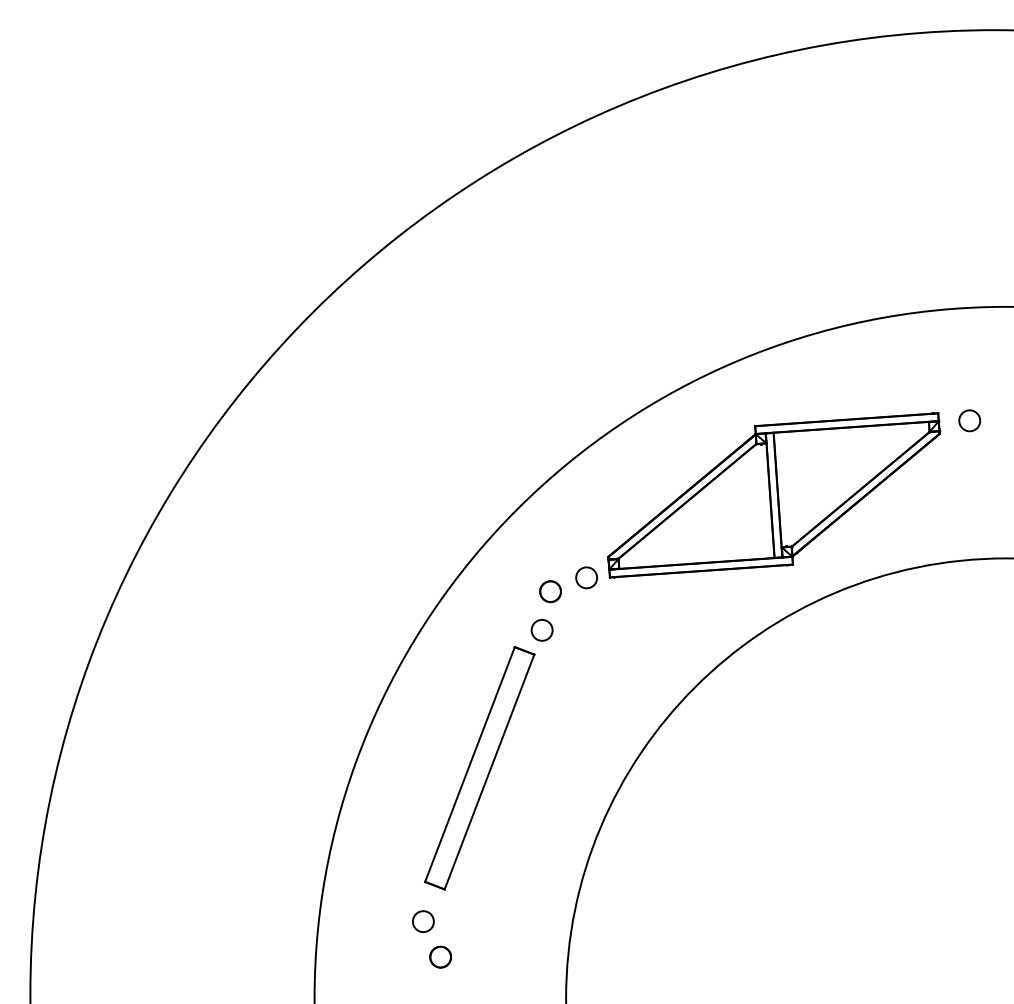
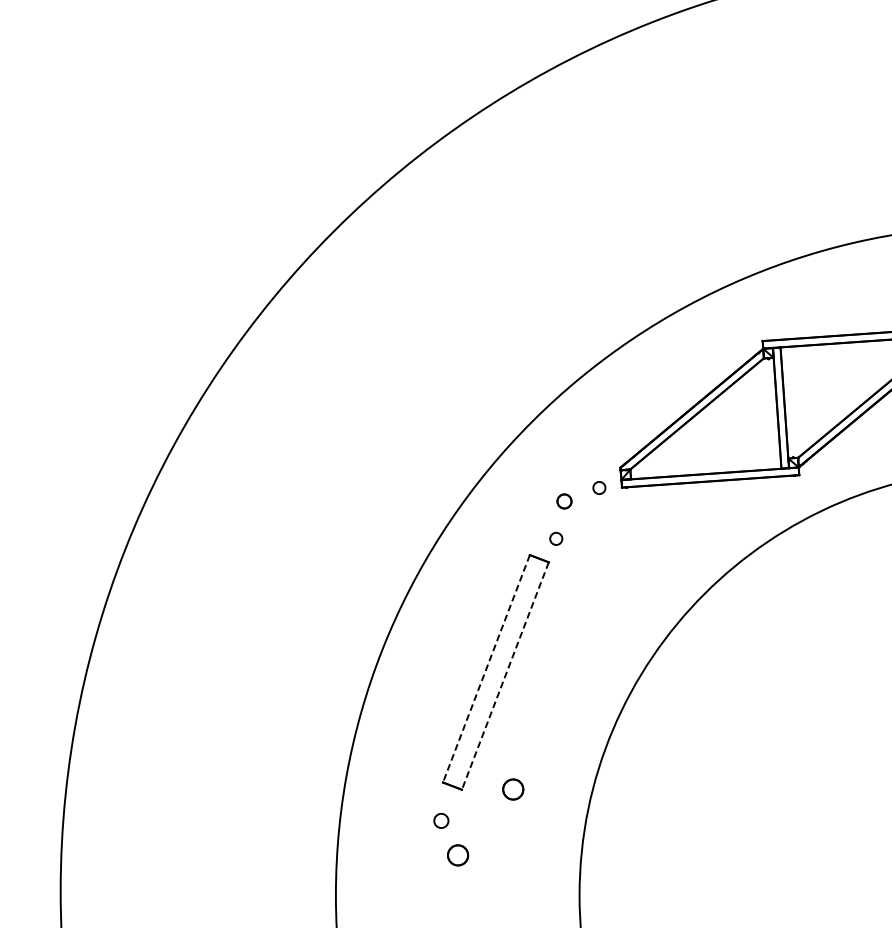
circle: (586, 577) -> (599, 487), size x0.6
part: (550, 591) -> (564, 501), size x0.7
circle: (541, 630) -> (555, 538), size x0.6
line: (469, 764) -> (485, 668), solid -> dashed
line: (489, 772) -> (505, 676), solid -> dashed
part: (497, 888) -> (513, 788), added
circle: (423, 921) -> (441, 820), size x0.7

